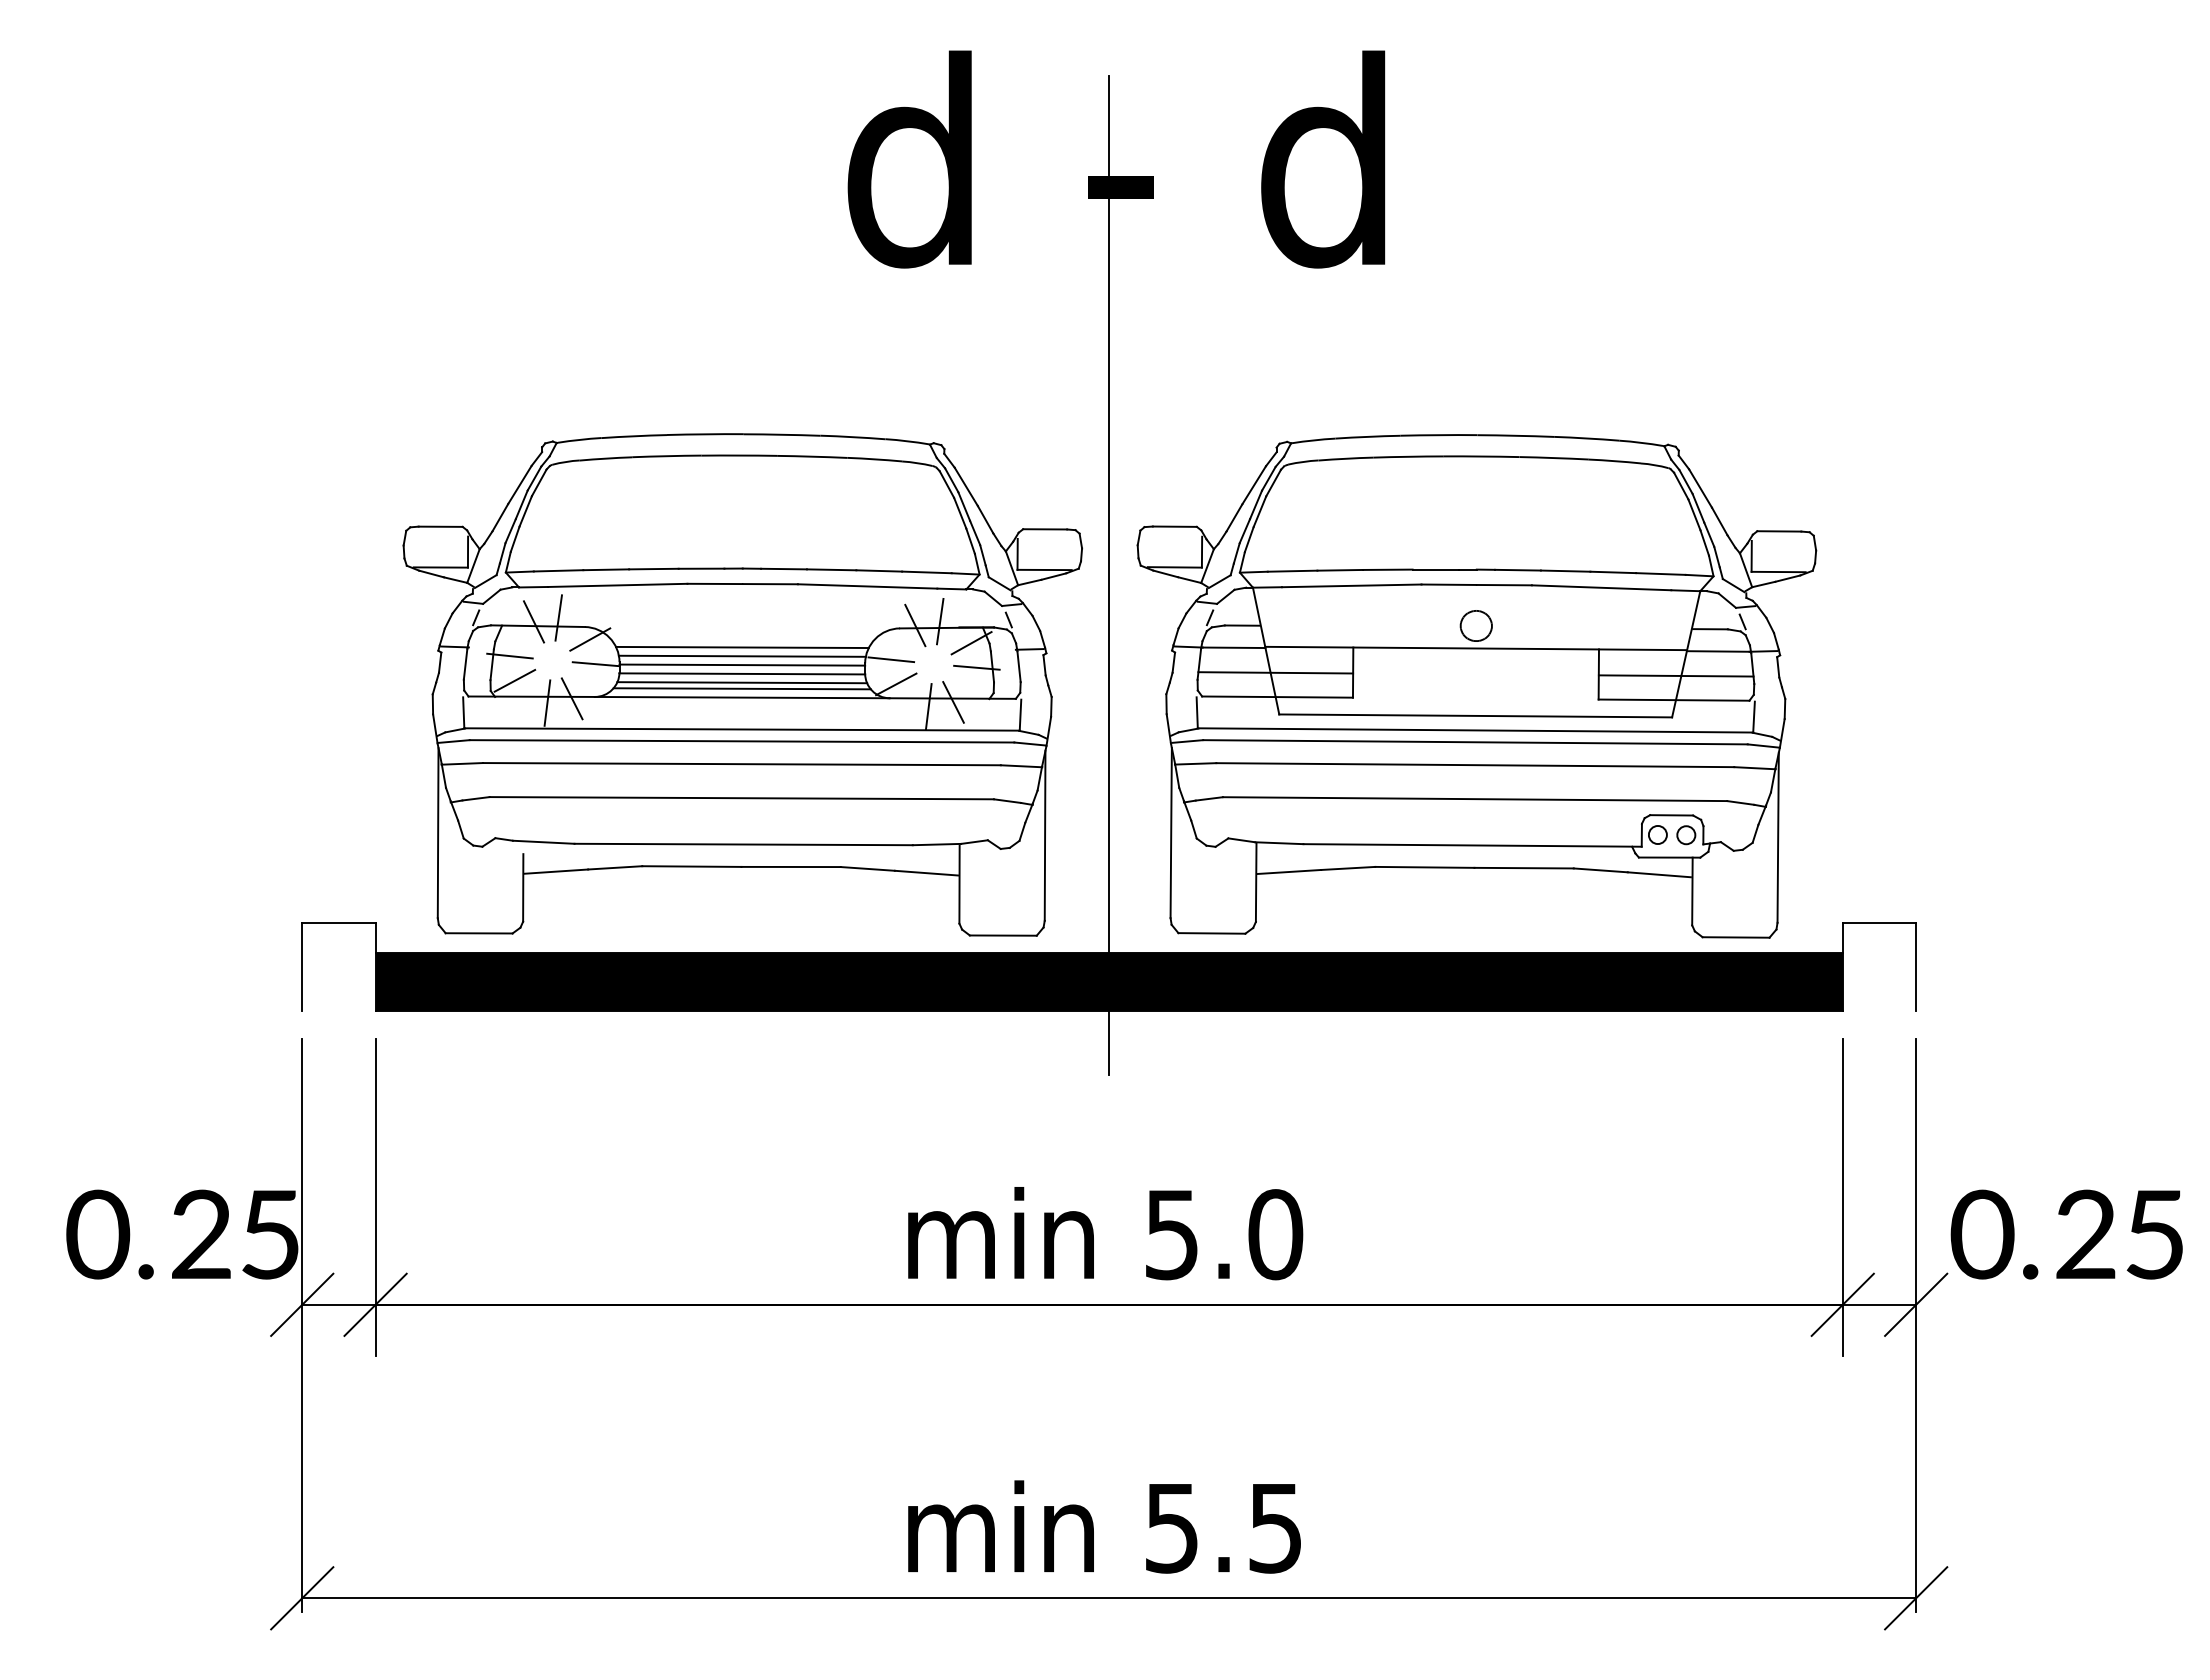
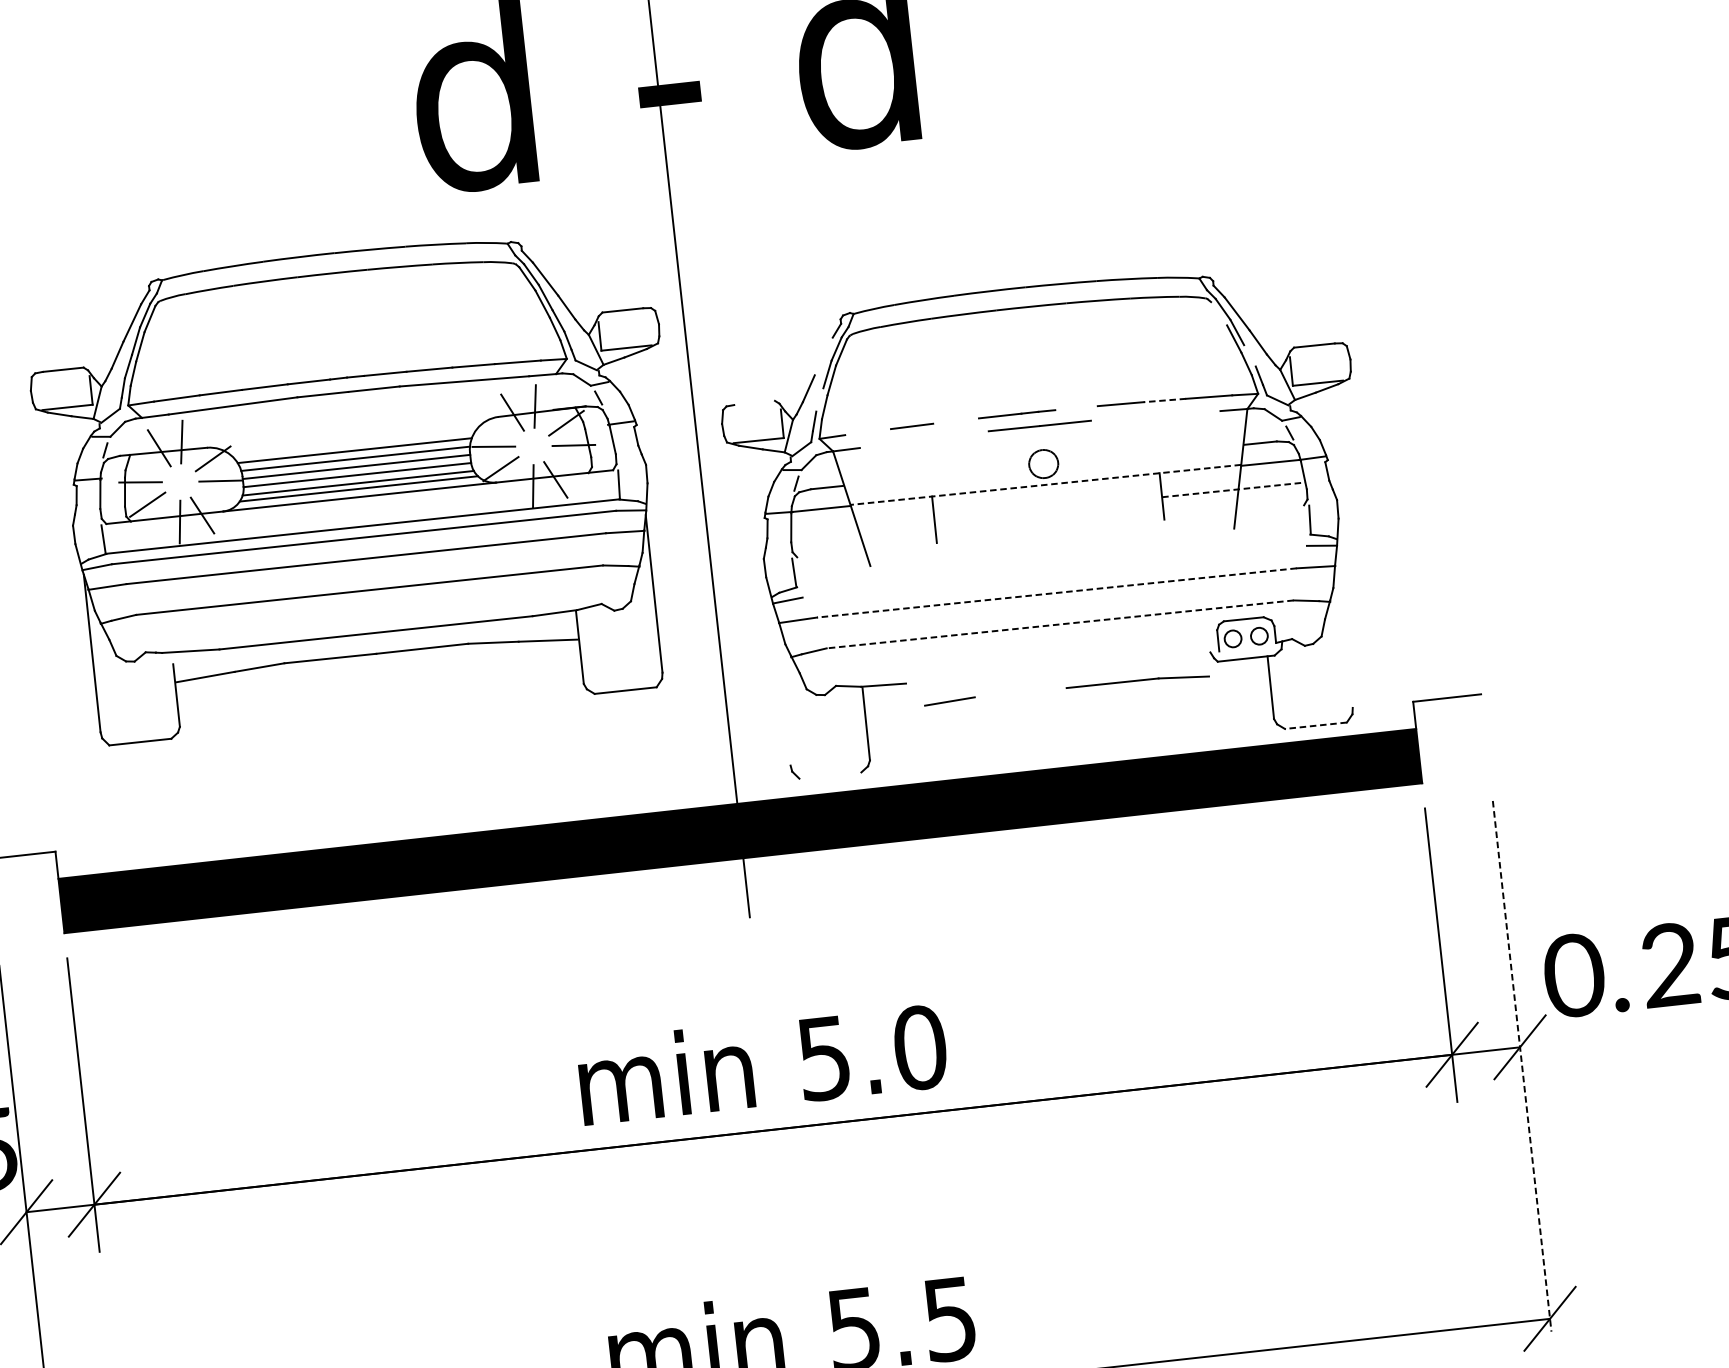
line: (1254, 485) -> (824, 356), removed
line: (1681, 485) -> (1219, 313), removed
line: (1174, 526) -> (754, 402), removed
line: (1244, 531) -> (819, 400), removed
line: (1709, 534) -> (1250, 355), removed
line: (1387, 569) -> (955, 420), removed
line: (1517, 569) -> (1076, 407), removed
line: (1292, 570) -> (867, 431), removed
line: (1613, 572) -> (1165, 400), solid -> dashed
line: (1351, 585) -> (924, 439), removed
line: (1601, 587) -> (1155, 415), removed
line: (1476, 648) -> (1046, 484), solid -> dashed
line: (1275, 672) -> (862, 527), removed
line: (1676, 675) -> (1234, 489), solid -> dashed
part: (742, 684) -> (358, 484), moved
line: (1277, 696) -> (866, 549), removed
line: (1673, 699) -> (1233, 511), removed
line: (1475, 715) -> (1052, 546), removed
line: (1475, 730) -> (1053, 560), removed
line: (1475, 742) -> (1054, 571), removed
line: (1475, 765) -> (1057, 593), solid -> dashed
line: (1474, 799) -> (1059, 624), solid -> dashed
line: (1170, 833) -> (781, 687), removed
line: (1777, 837) -> (1344, 629), removed
line: (1472, 845) -> (1062, 667), removed
line: (1424, 866) -> (1020, 691), removed
line: (1289, 871) -> (895, 710), removed
line: (1658, 874) -> (1237, 675), removed
line: (1211, 933) -> (830, 775), removed
line: (1735, 937) -> (1315, 725), solid -> dashed
line: (1916, 967) -> (1485, 735), removed
line: (1916, 1325) -> (1522, 1066), solid -> dashed

